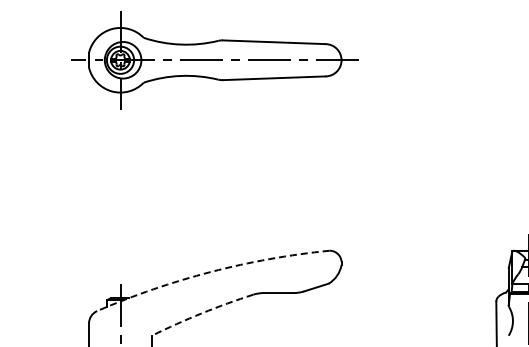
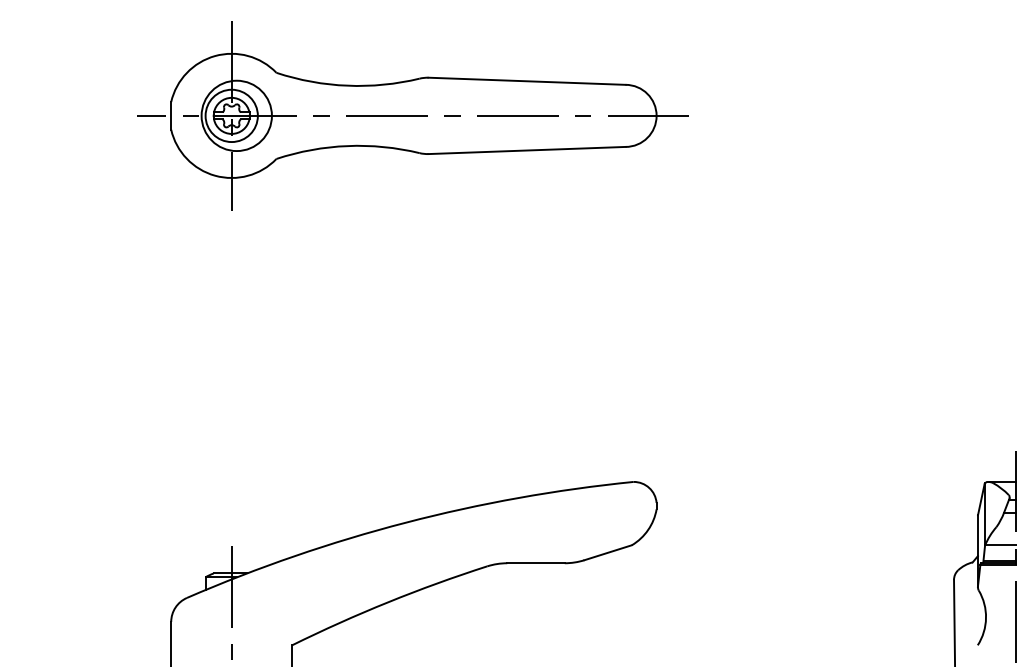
arc: (211, 271) -> (406, 521), dashed -> solid
arc: (201, 313) -> (387, 602), dashed -> solid

